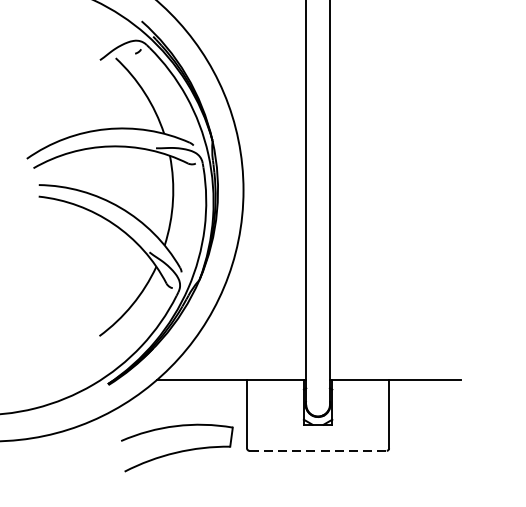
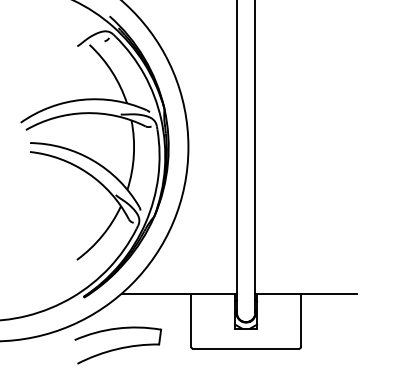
part: (177, 448) -> (118, 345), moved
line: (318, 450) -> (246, 348), dashed -> solid

